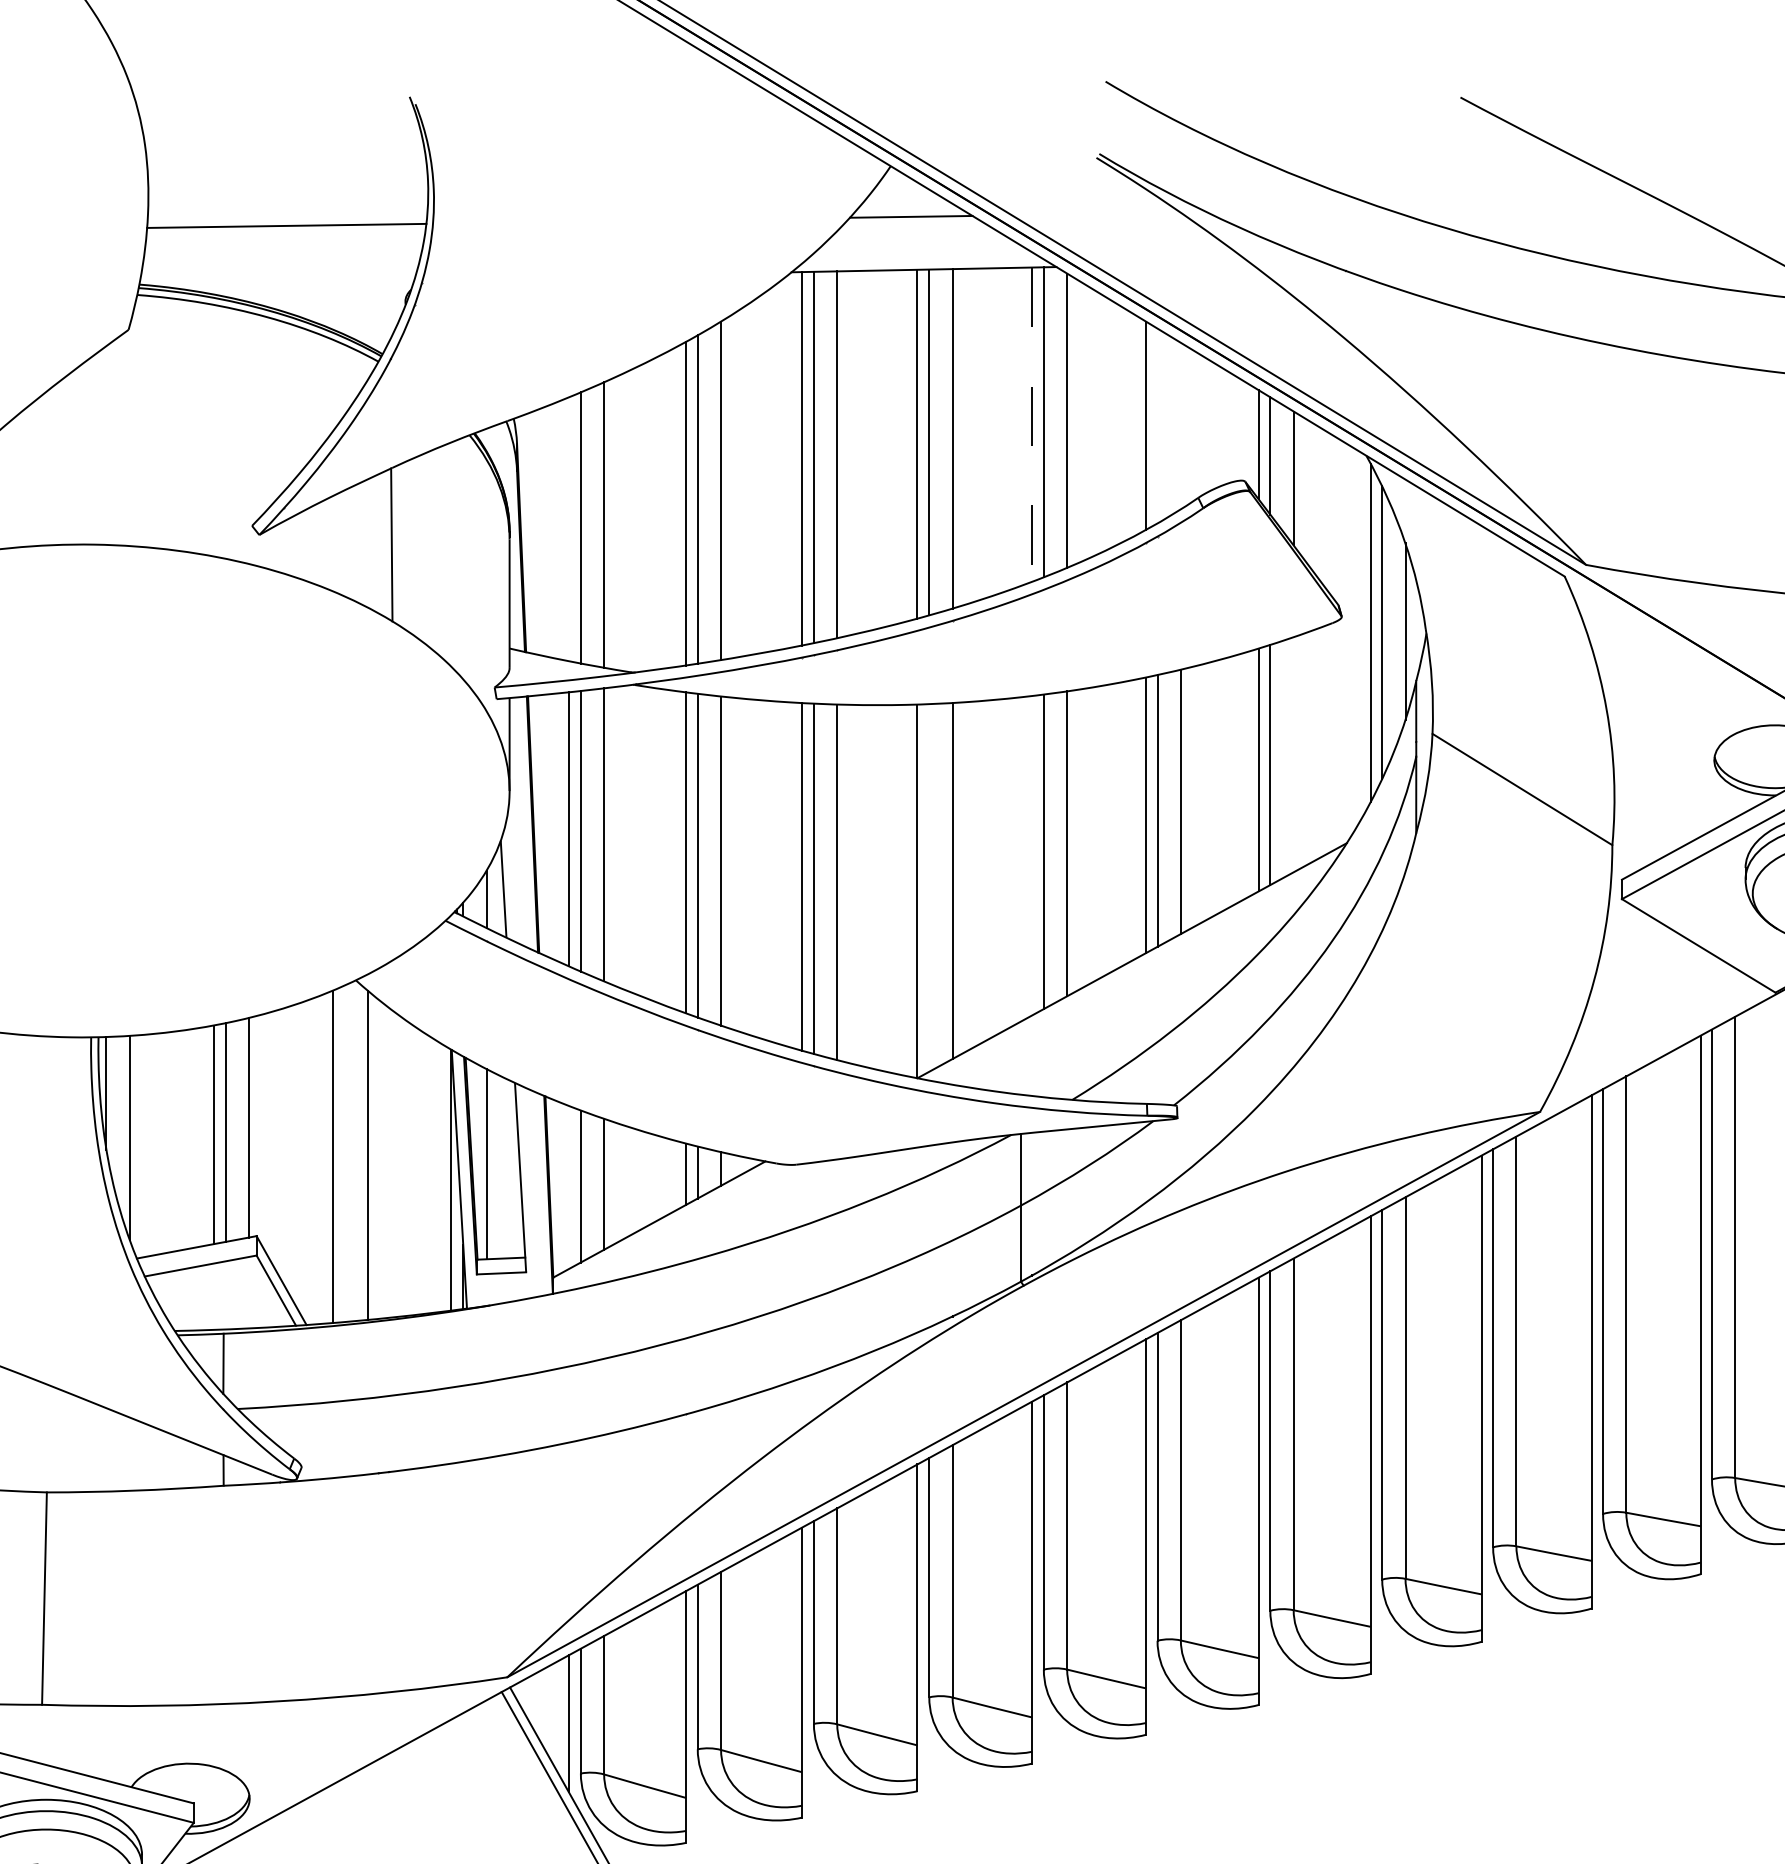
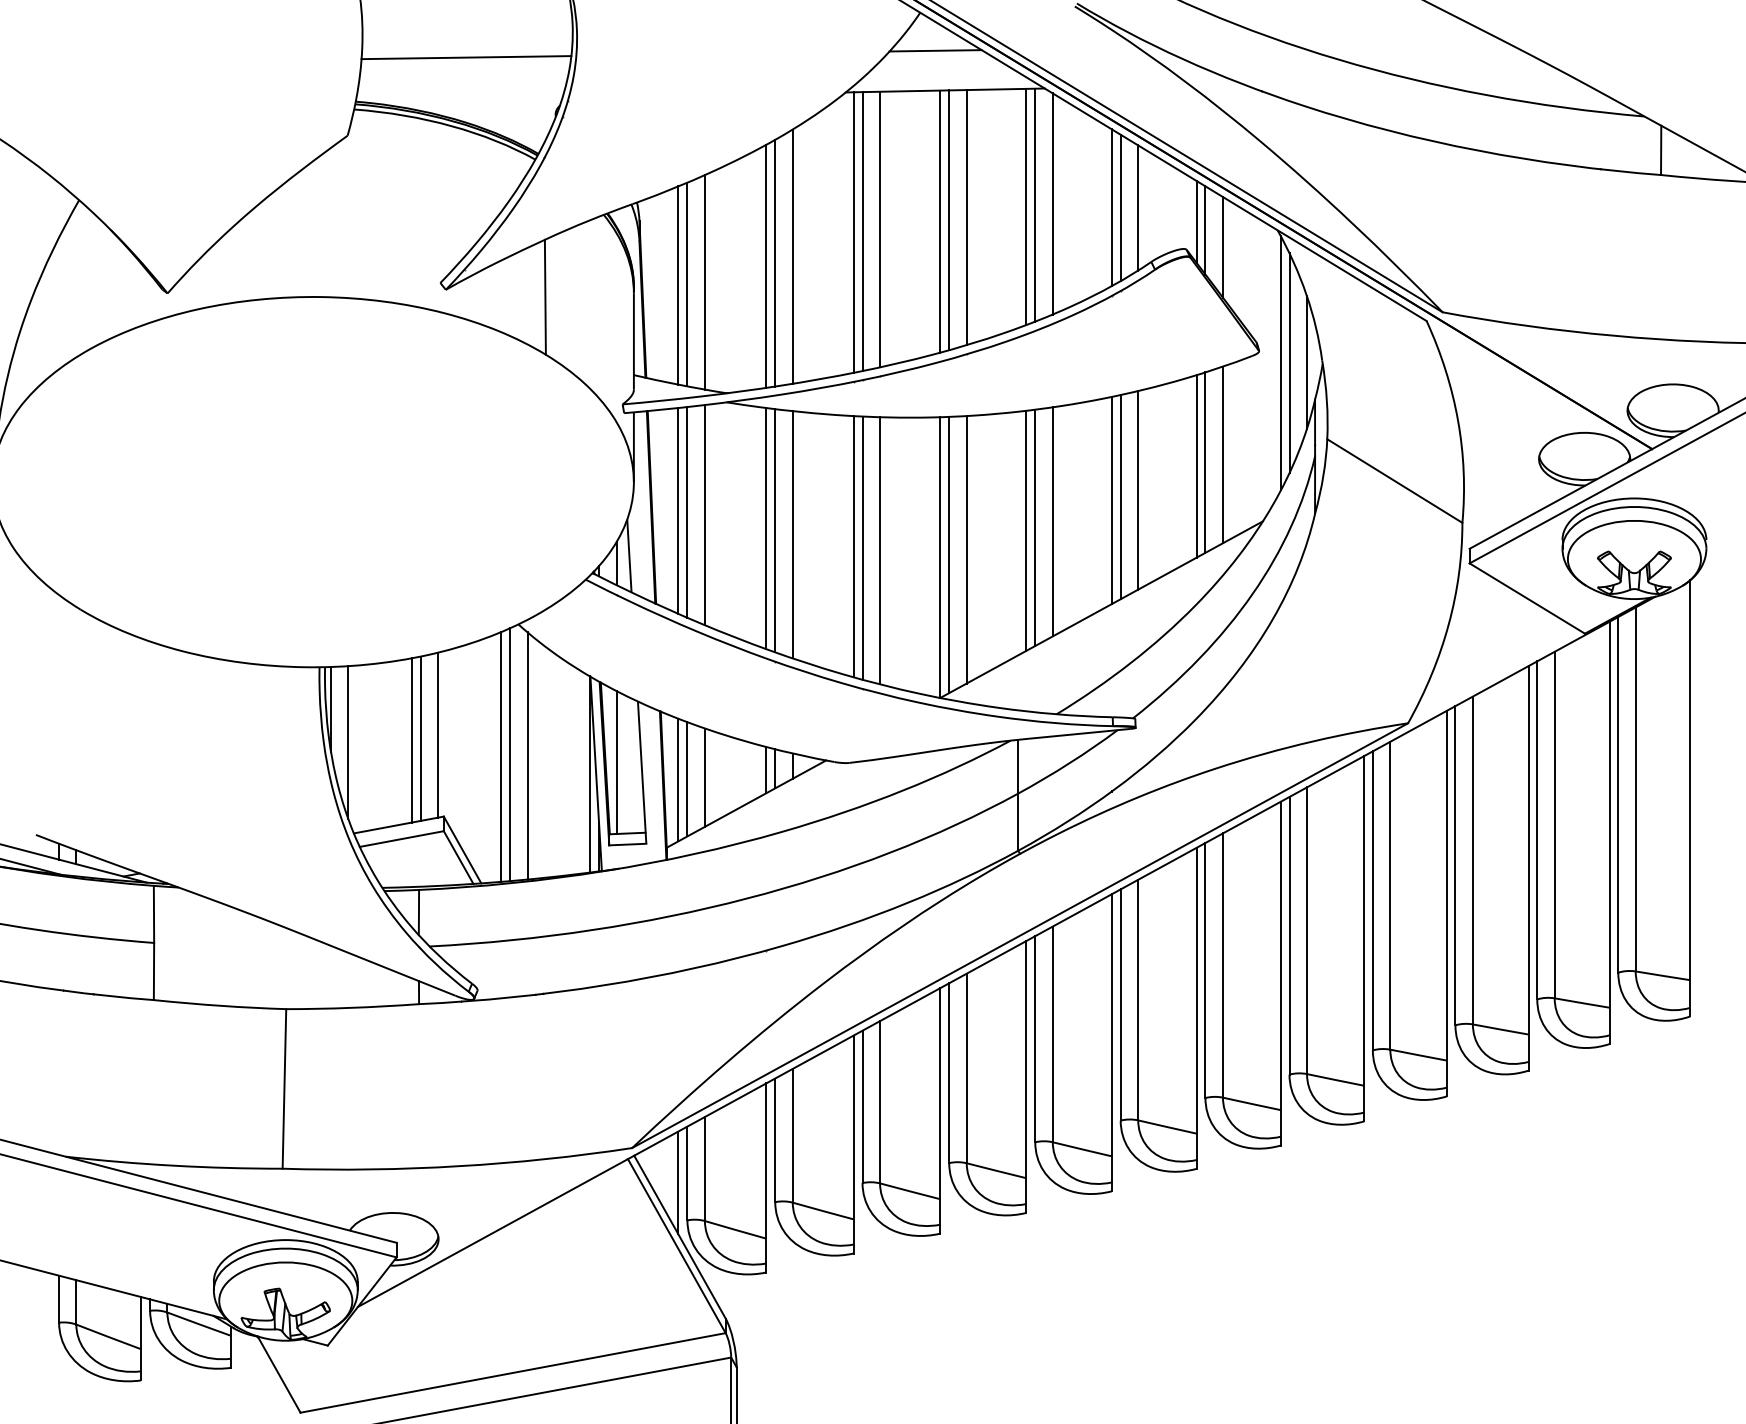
line: (1032, 425) -> (1026, 207), dashed -> solid
line: (1157, 425) -> (1120, 207), added
line: (1181, 425) -> (1138, 207), added
line: (568, 529) -> (678, 285), added
line: (1293, 754) -> (1222, 454), added
line: (1032, 855) -> (1026, 530), added
line: (929, 887) -> (949, 554), added
line: (345, 1153) -> (510, 754), added
line: (568, 1186) -> (678, 779), added

